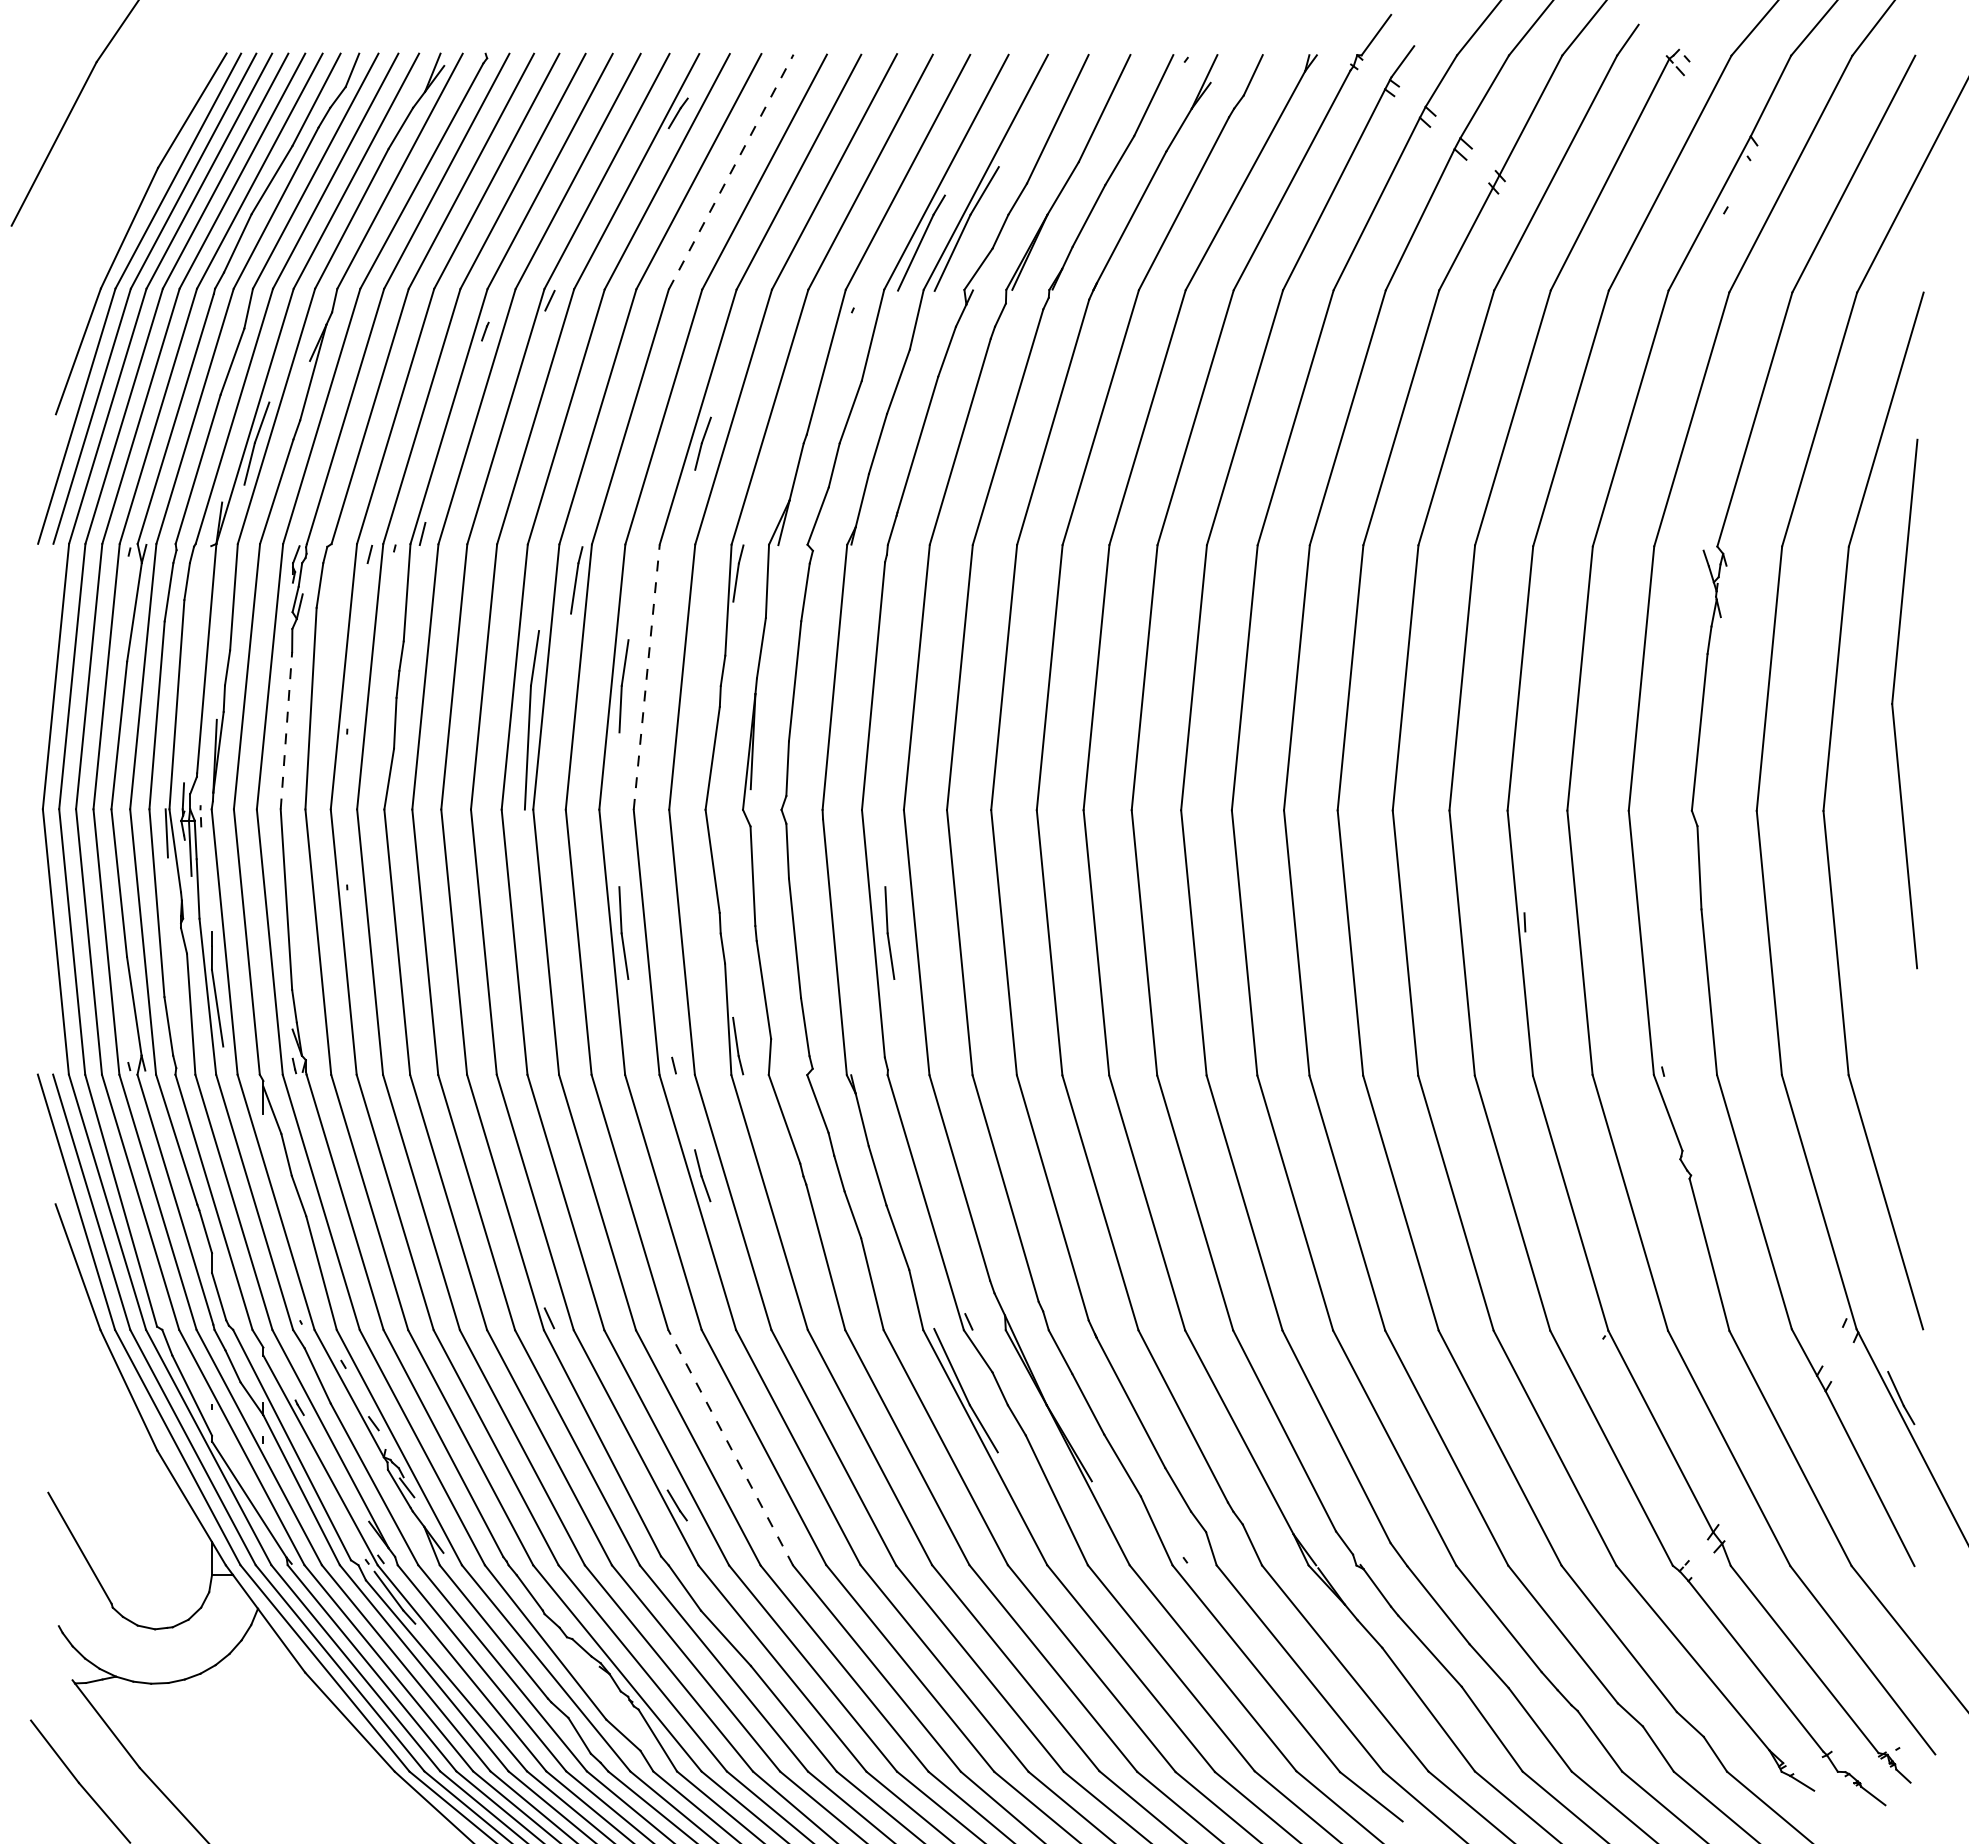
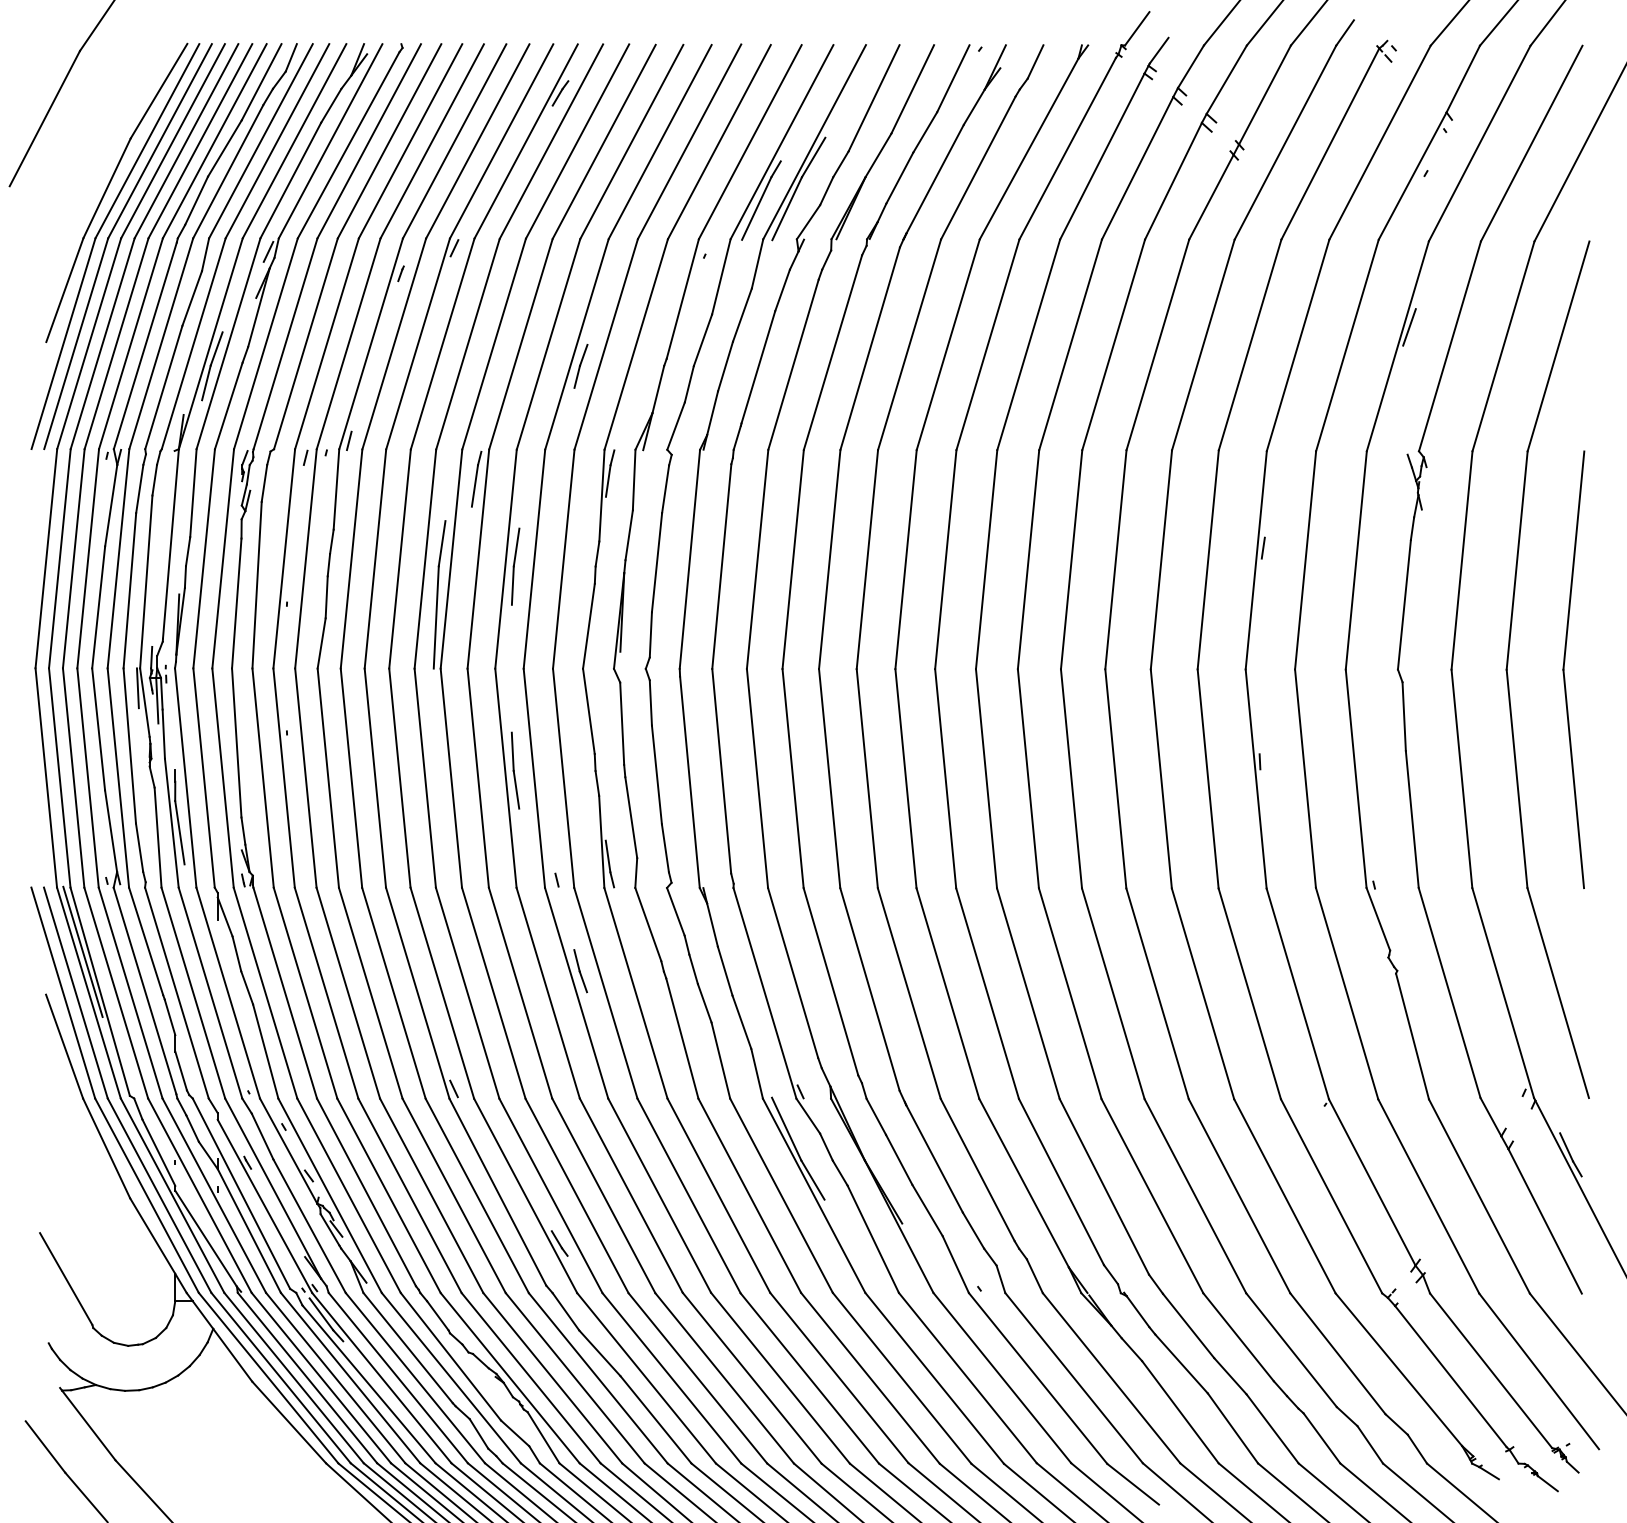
line: (731, 172) -> (604, 142), dashed -> solid
line: (324, 305) -> (268, 252), added
line: (1705, 396) -> (1409, 327), added
line: (1528, 663) -> (1262, 547), added
line: (646, 676) -> (534, 558), dashed -> solid
part: (1893, 703) -> (1564, 669), moved
line: (286, 730) -> (236, 603), dashed -> solid
part: (889, 932) -> (735, 770), removed
line: (100, 1152) -> (83, 951), added
line: (730, 1447) -> (603, 1195), dashed -> solid

